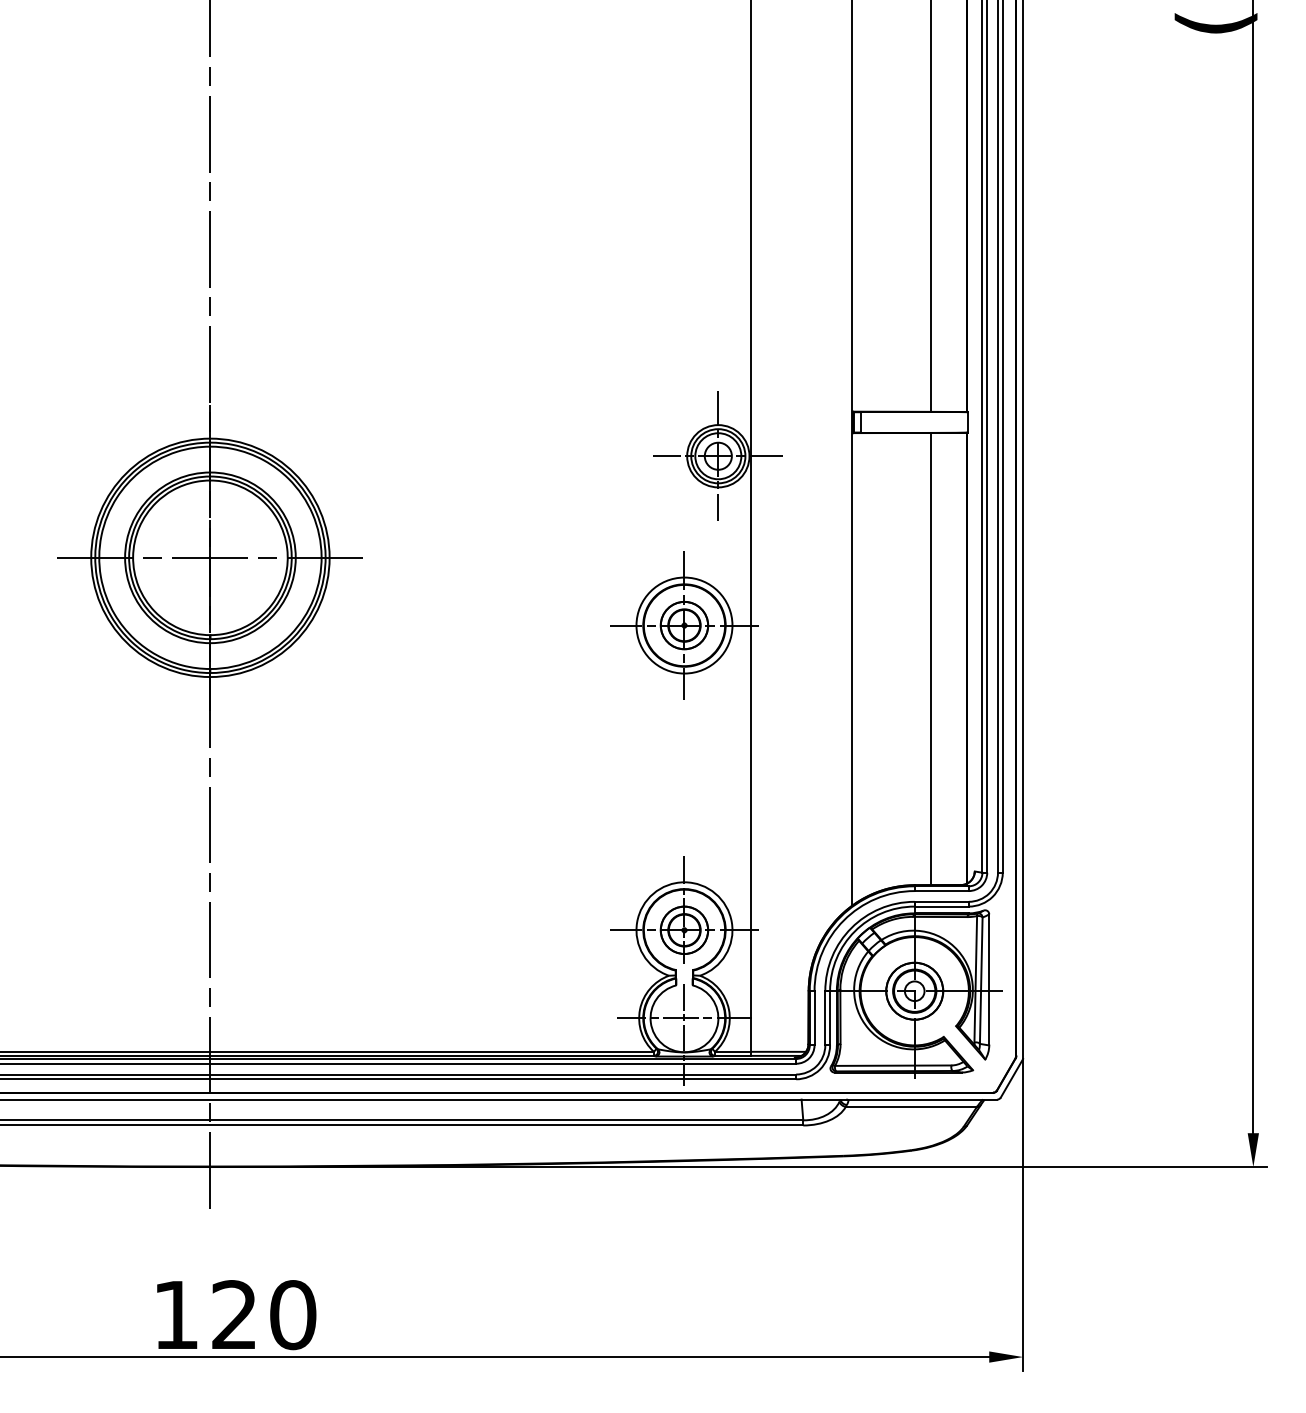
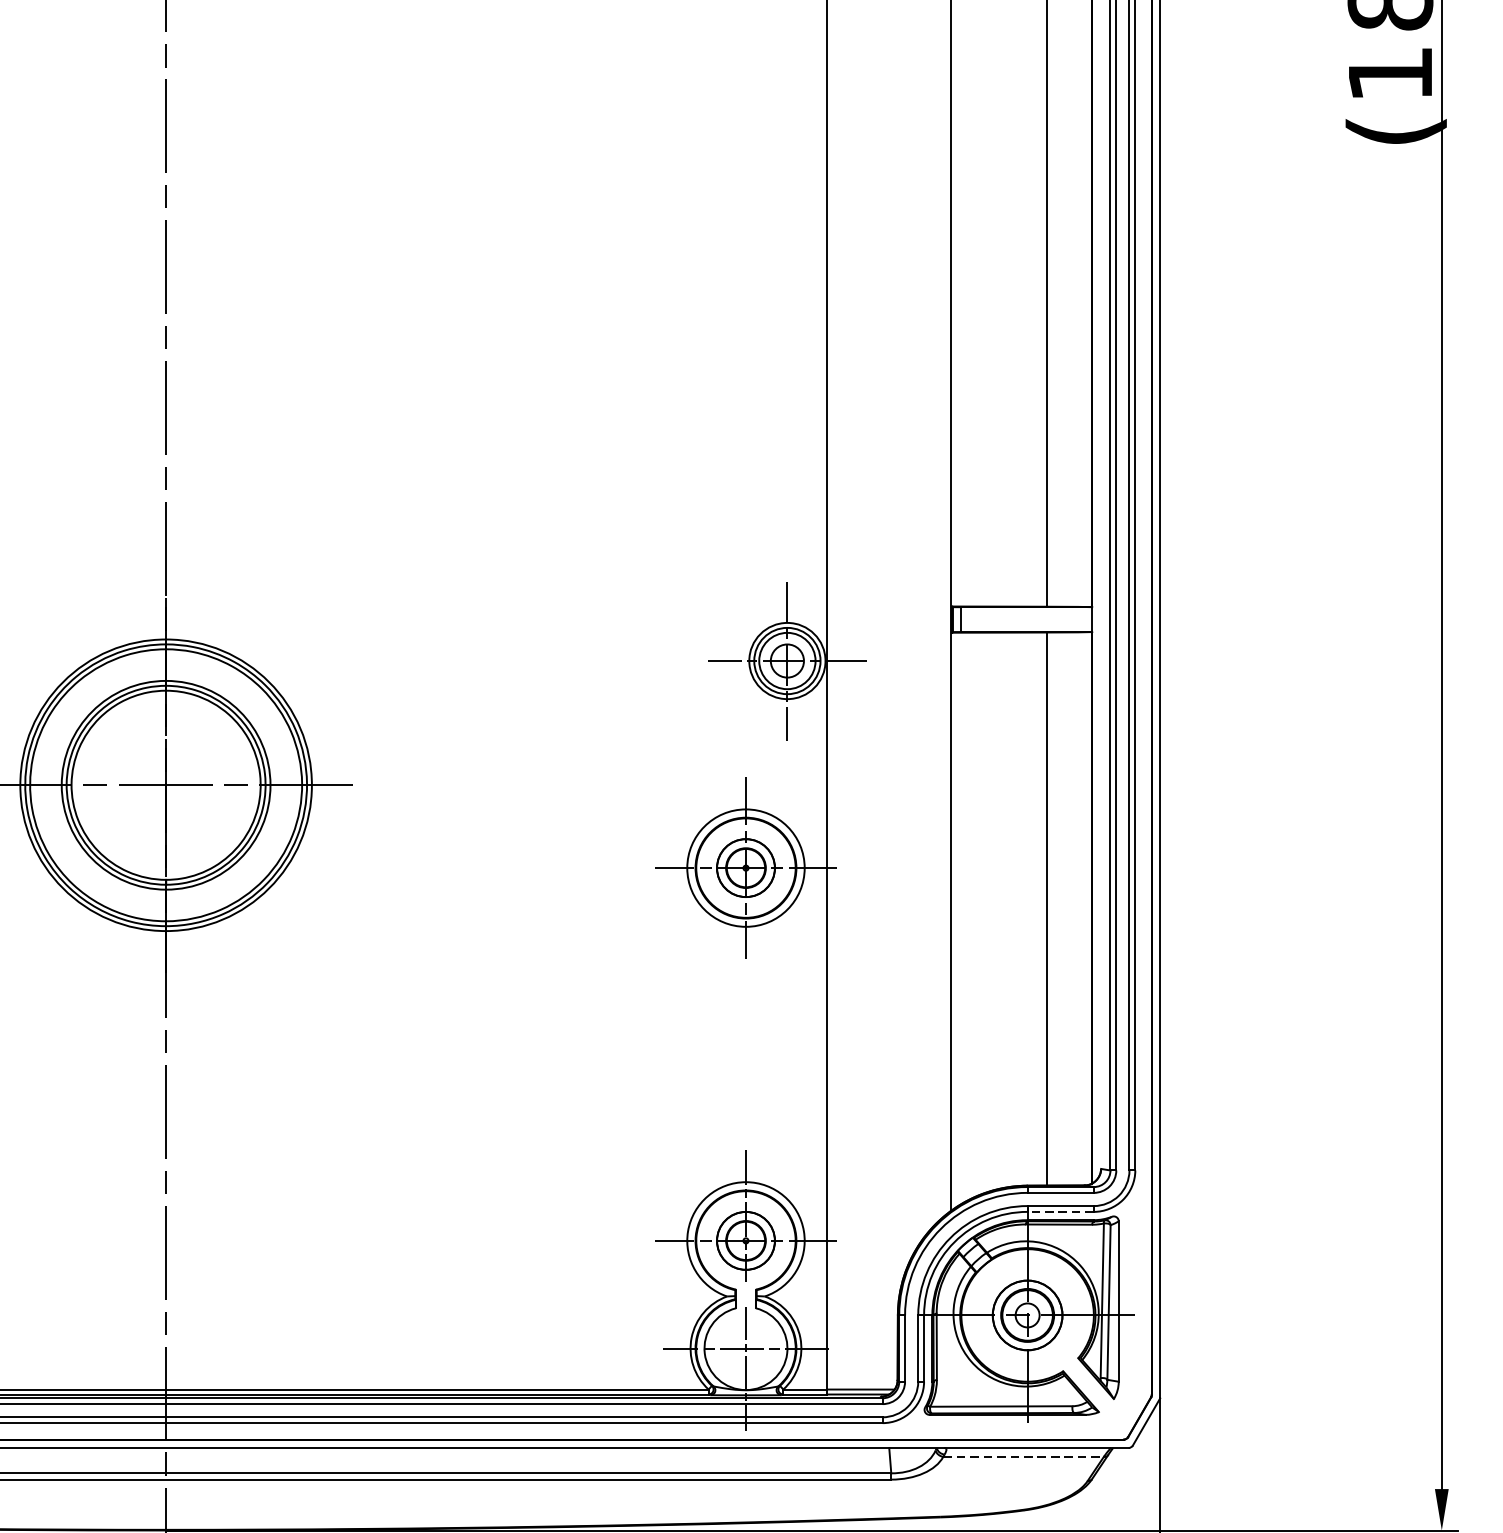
line: (941, 906) -> (1060, 1211), solid -> dashed
line: (911, 1106) -> (1023, 1456), solid -> dashed

